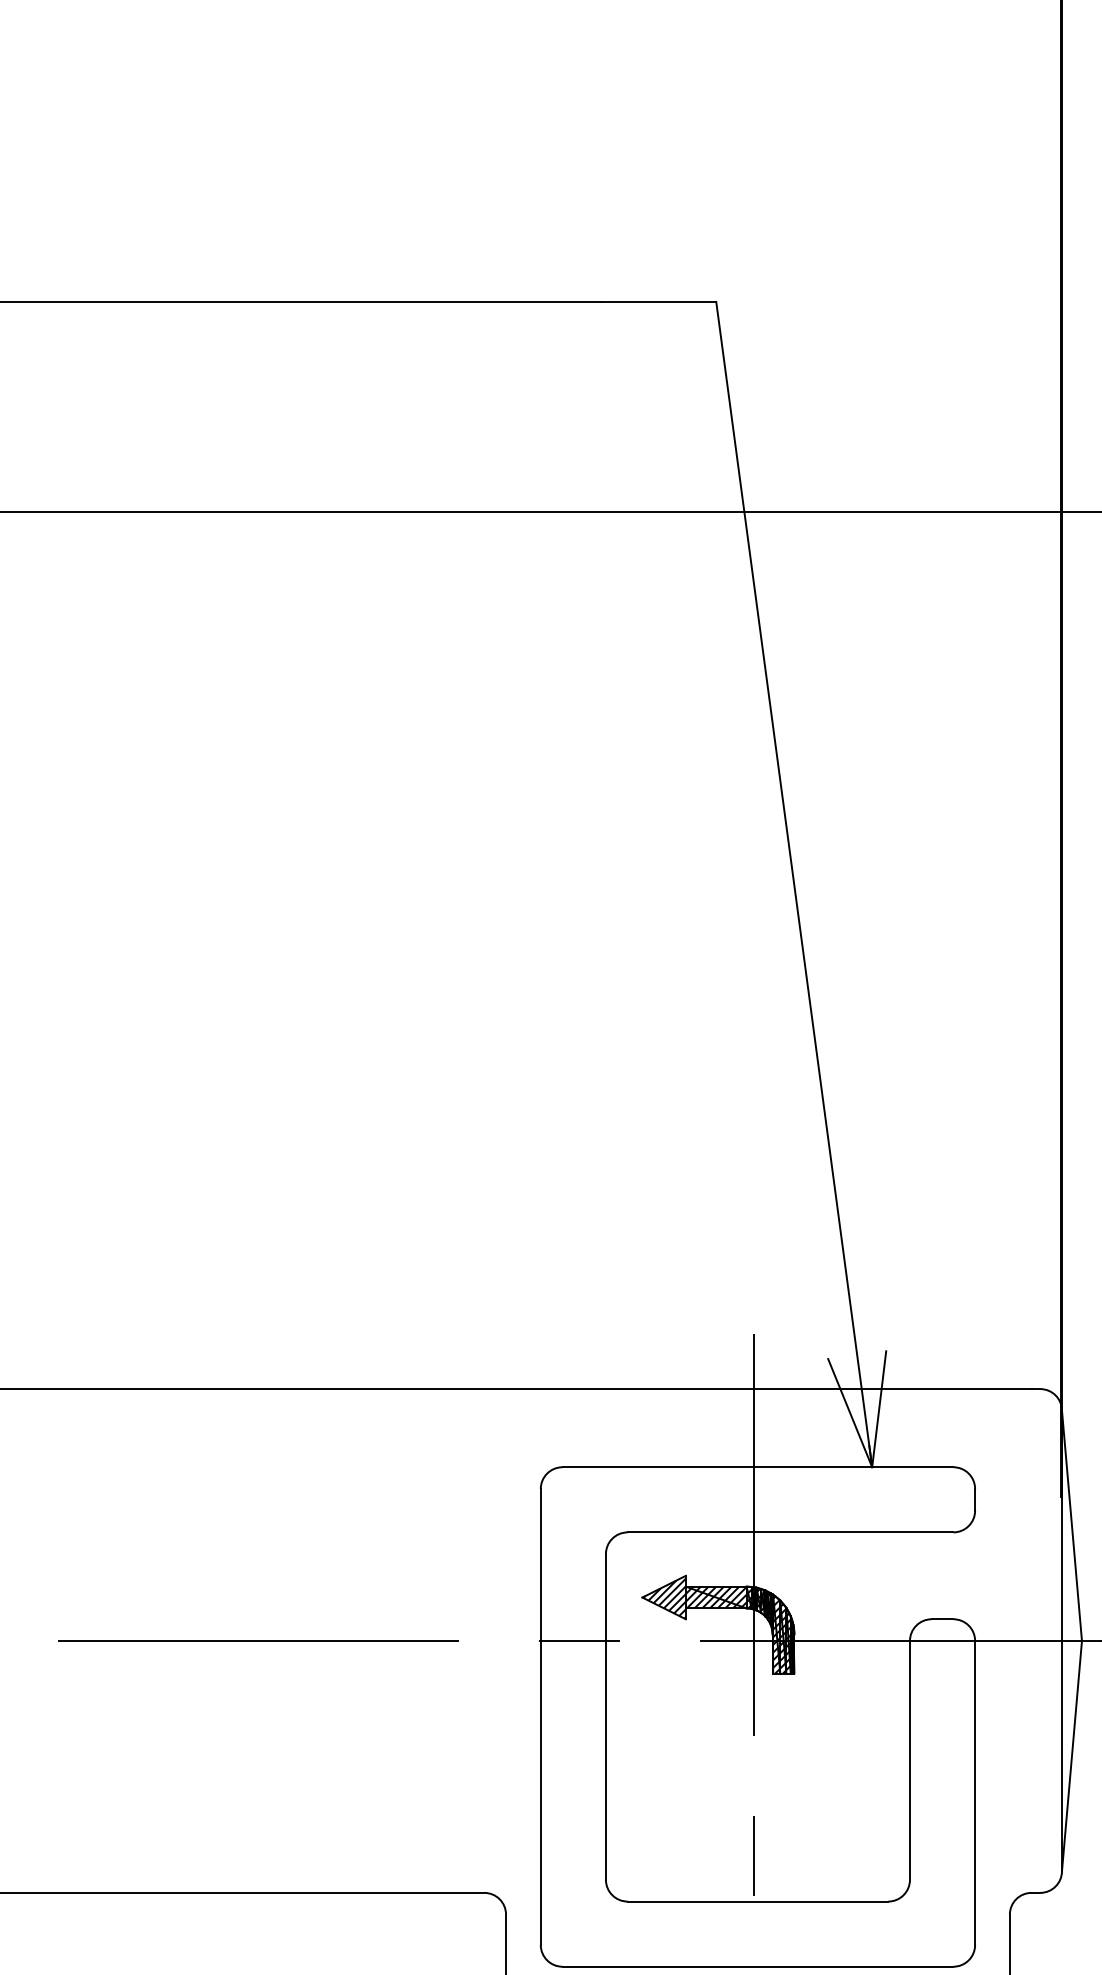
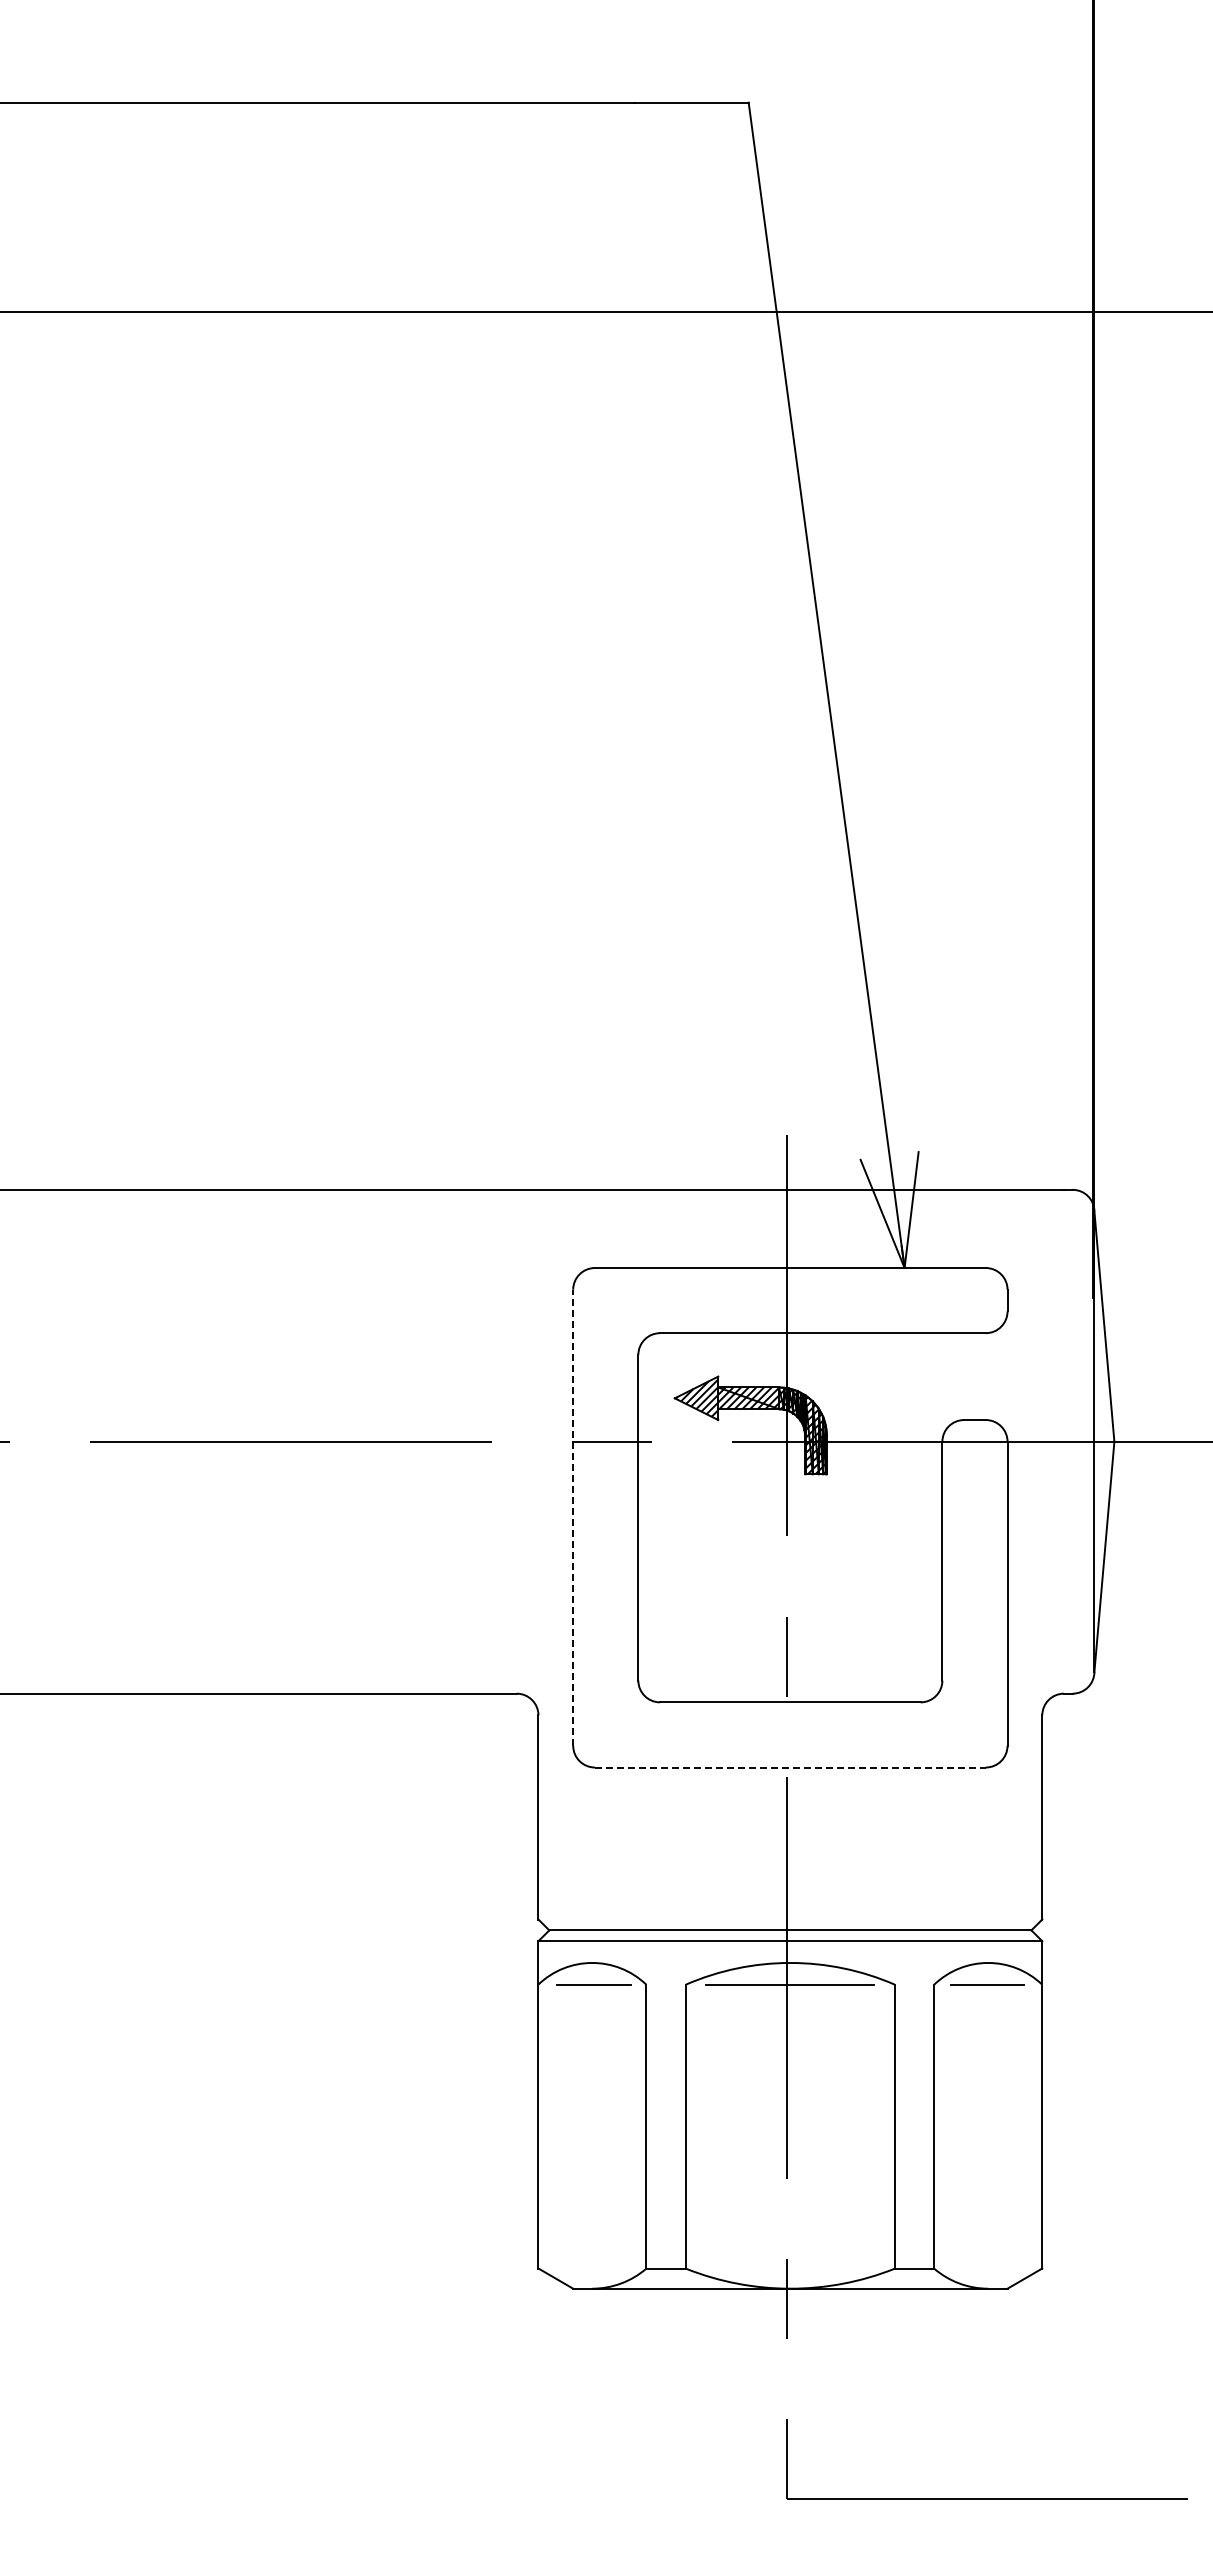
line: (541, 1716) -> (573, 1517), solid -> dashed
line: (758, 1966) -> (790, 1767), solid -> dashed

